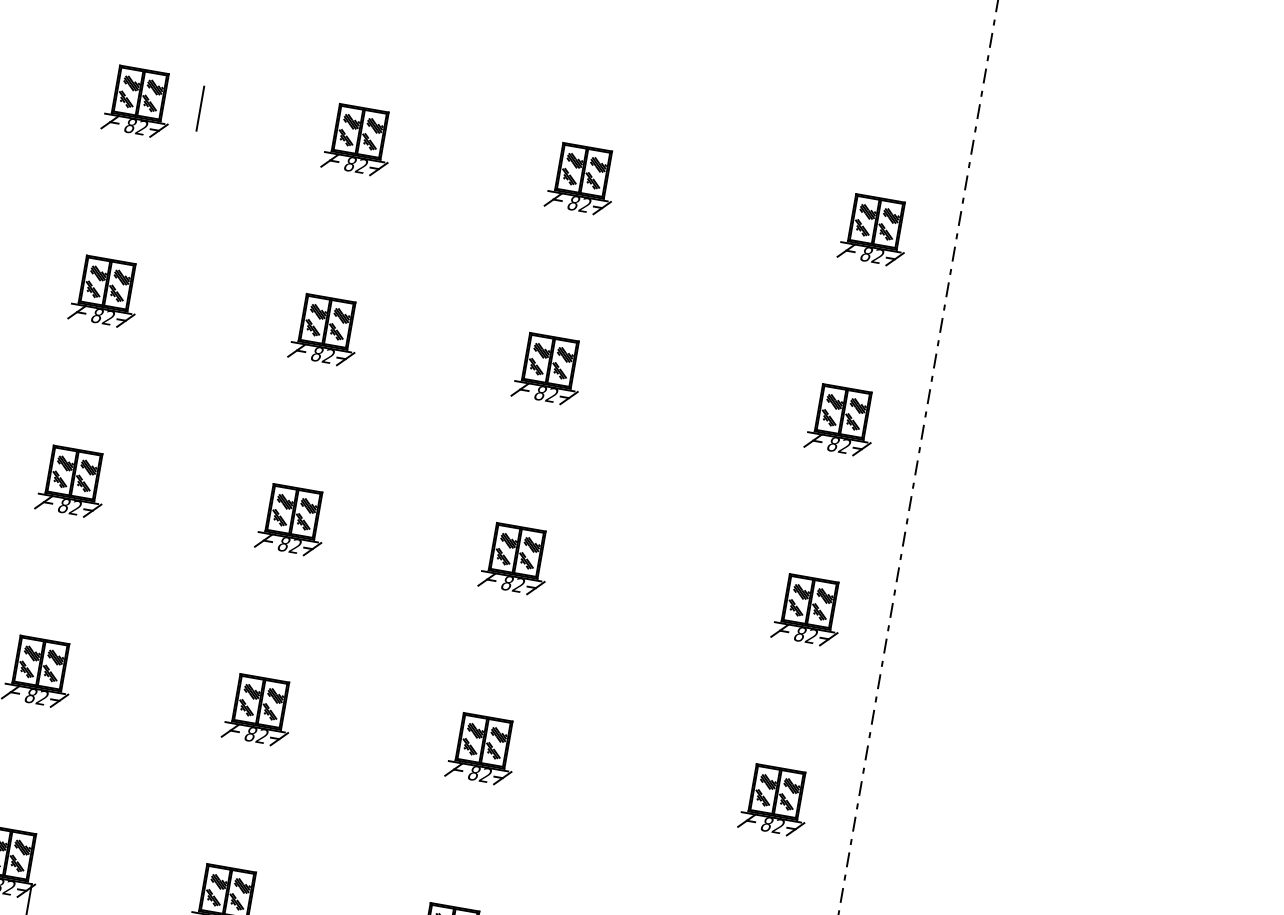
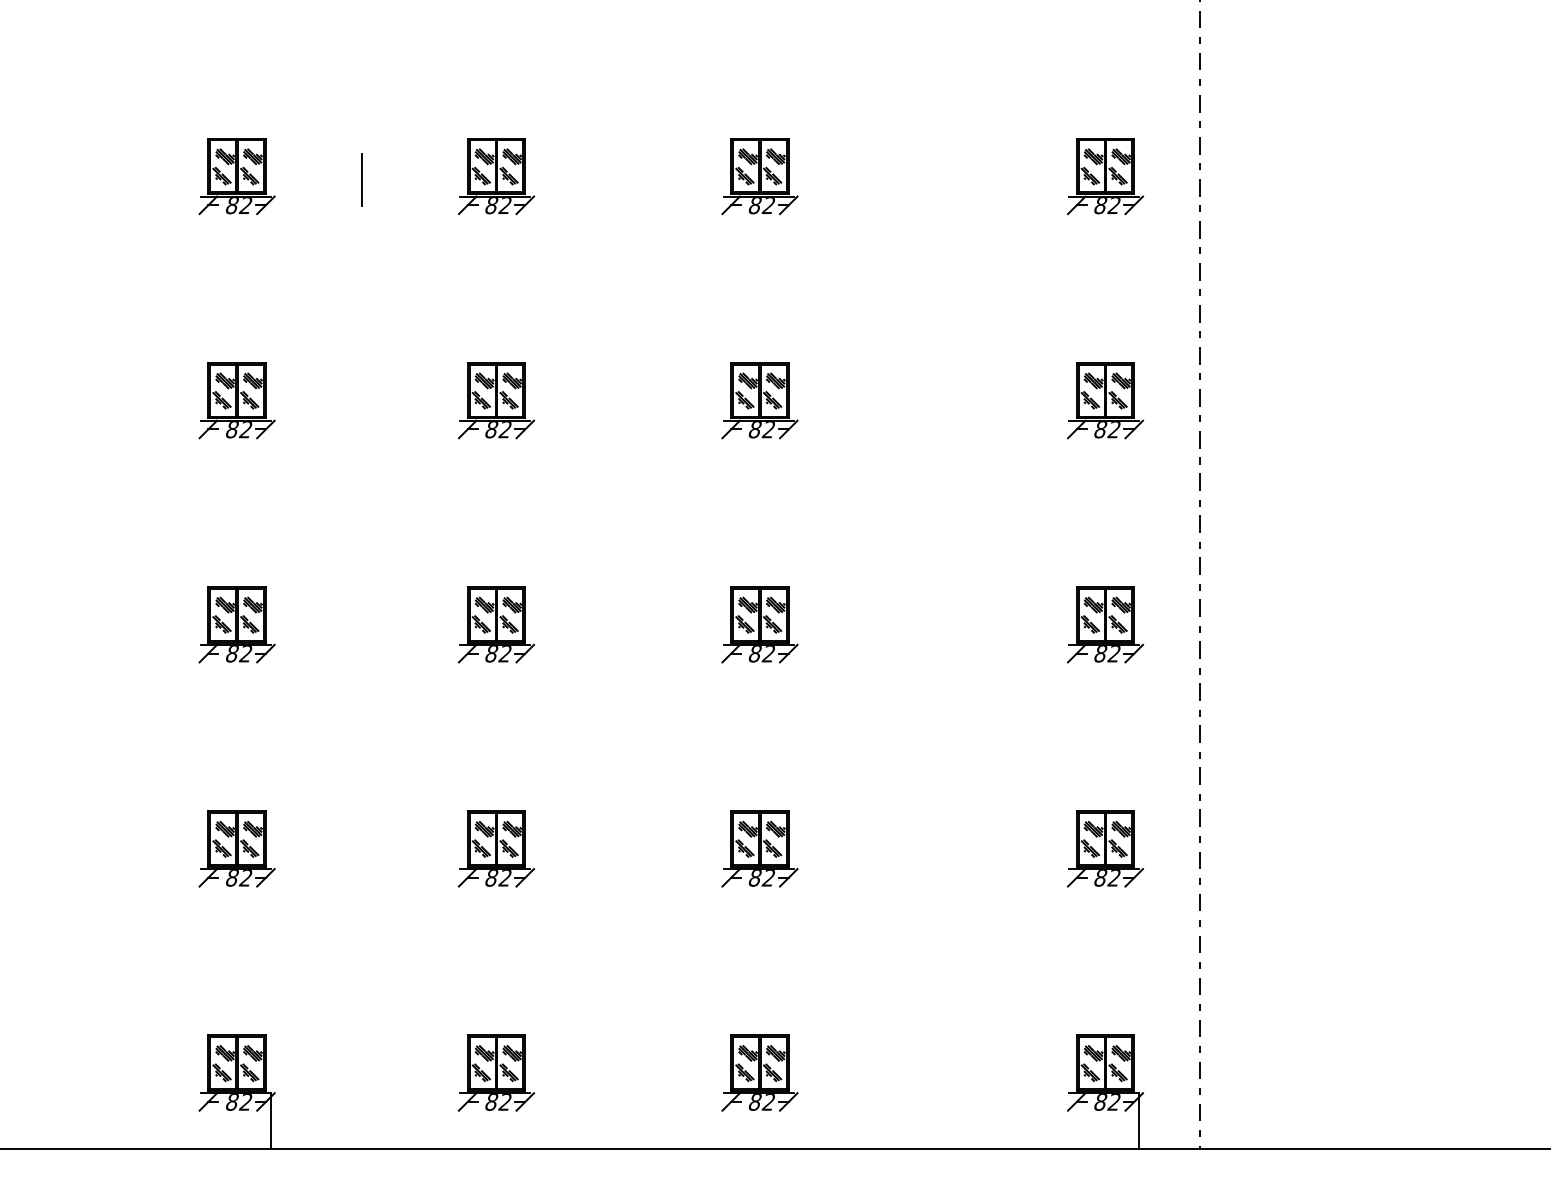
line: (200, 108) -> (361, 179), moved

